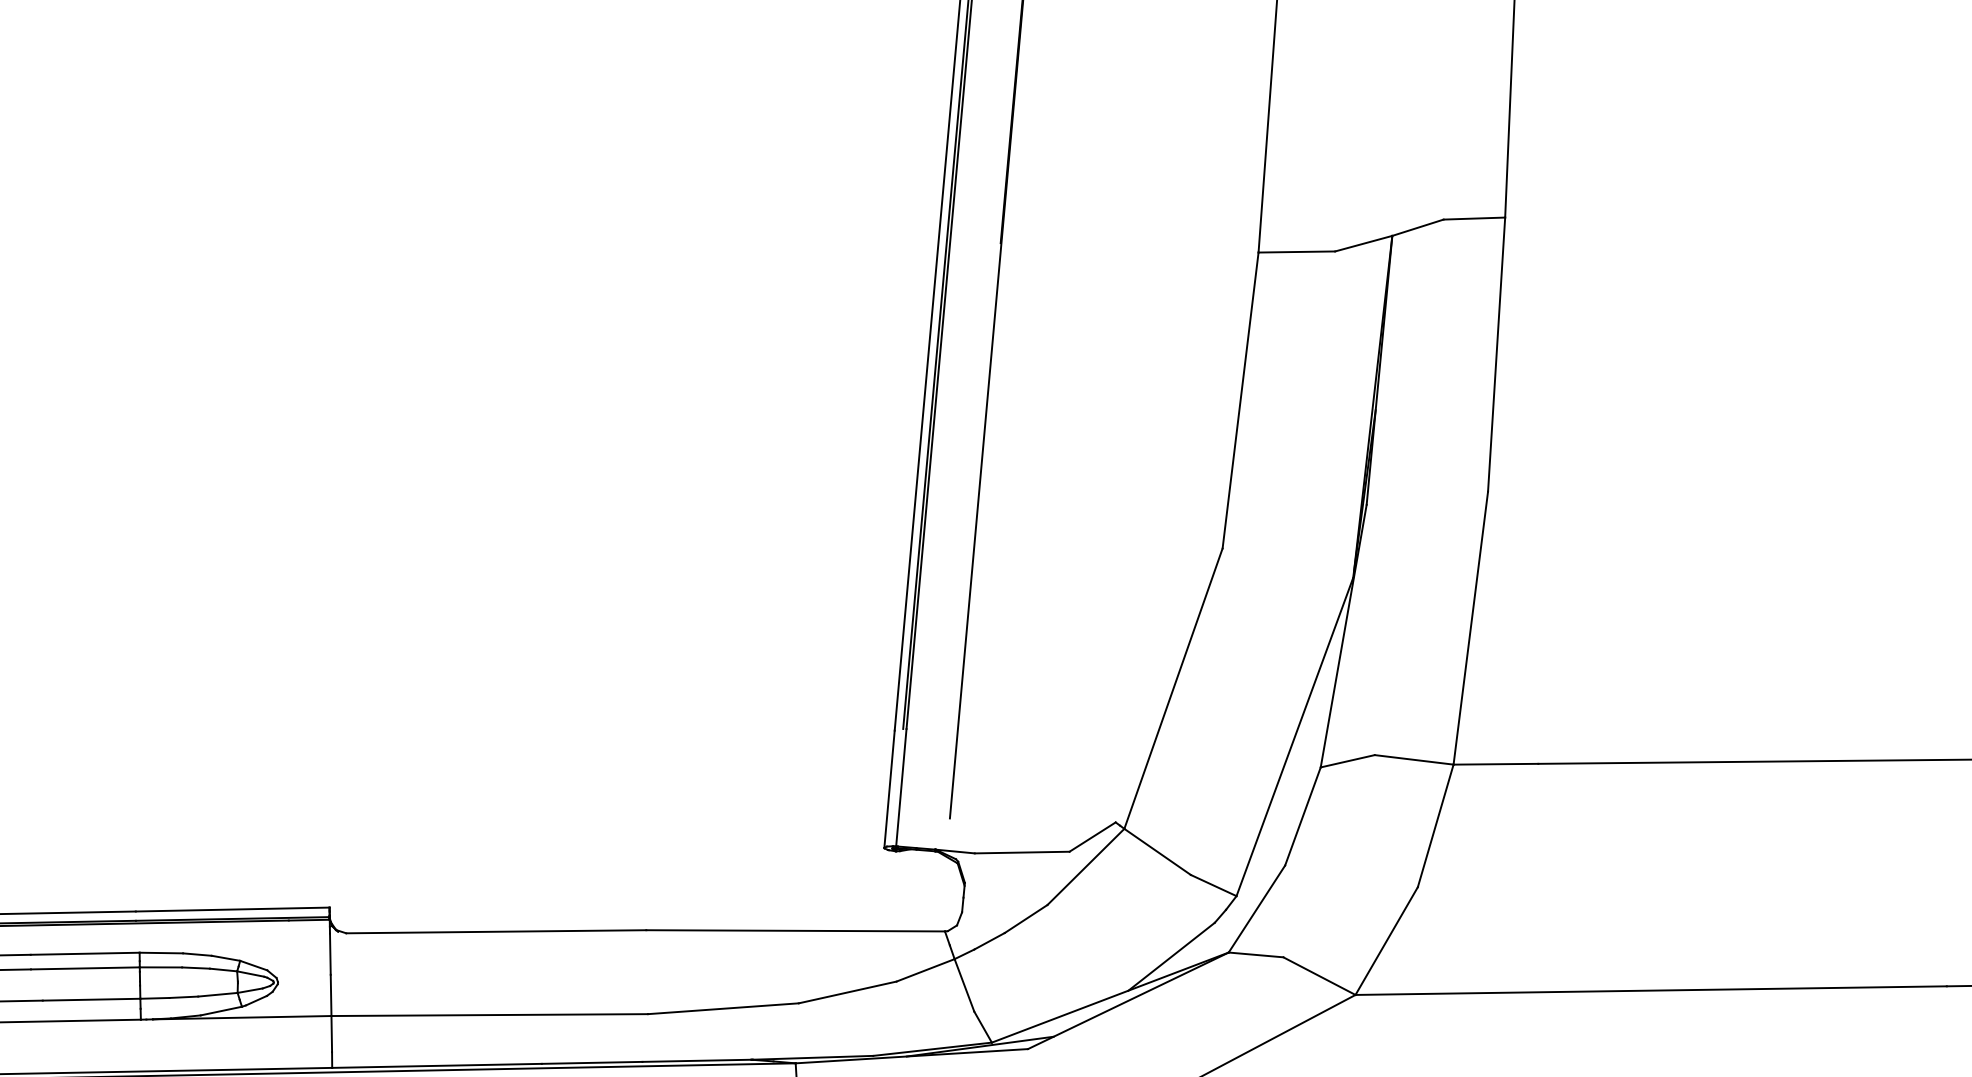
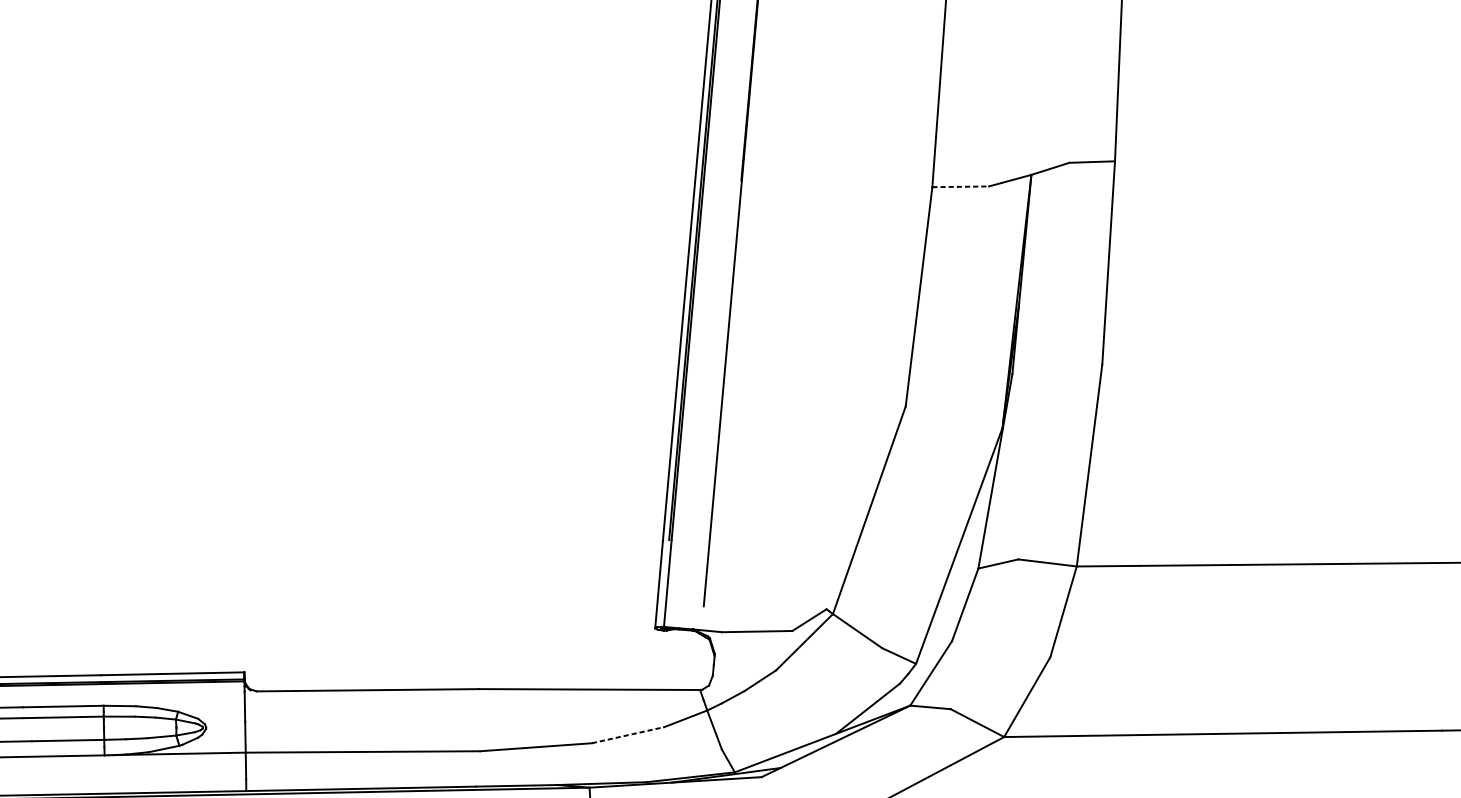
line: (1297, 252) -> (961, 187), solid -> dashed
line: (848, 992) -> (628, 735), solid -> dashed

